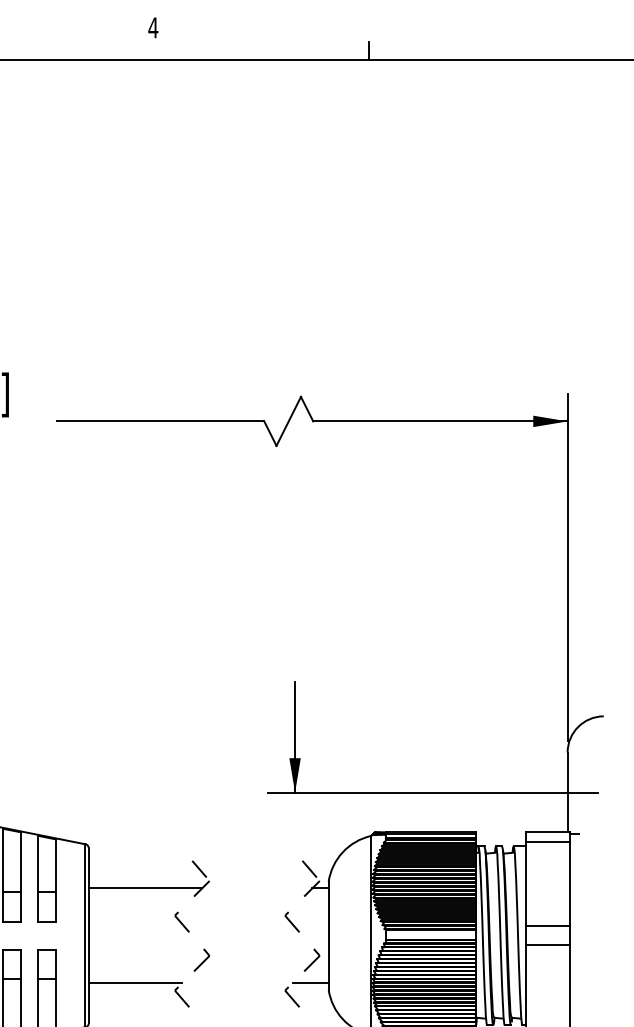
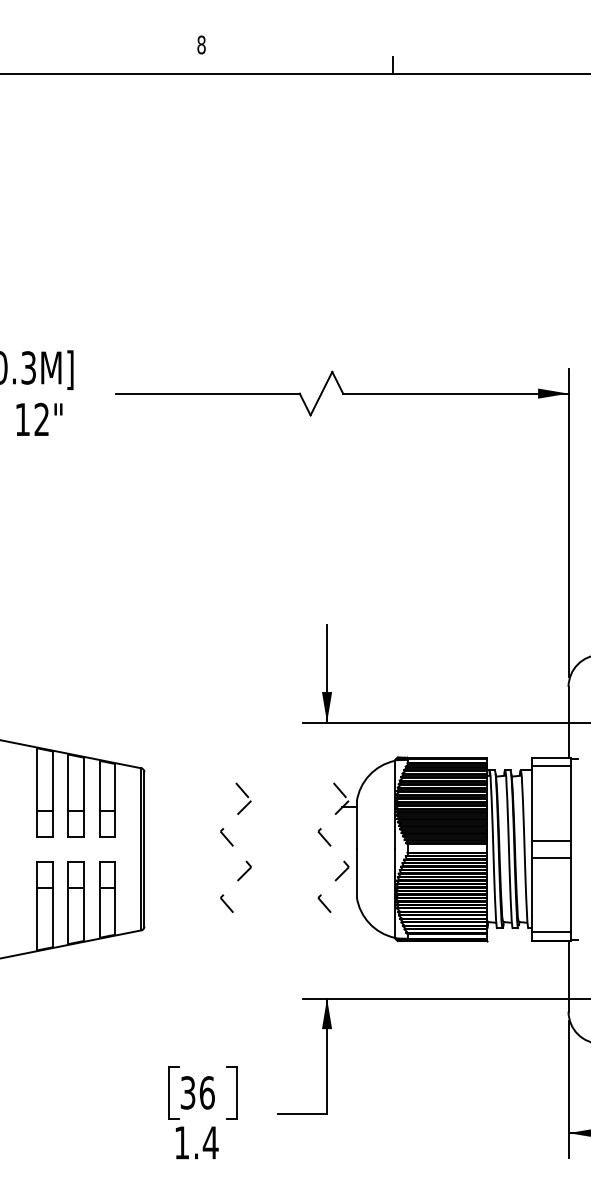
text: (153, 27) -> (201, 44), 4 -> 8
line: (145, 888) -> (194, 807), removed
line: (135, 983) -> (185, 891), removed
line: (310, 983) -> (340, 891), removed

